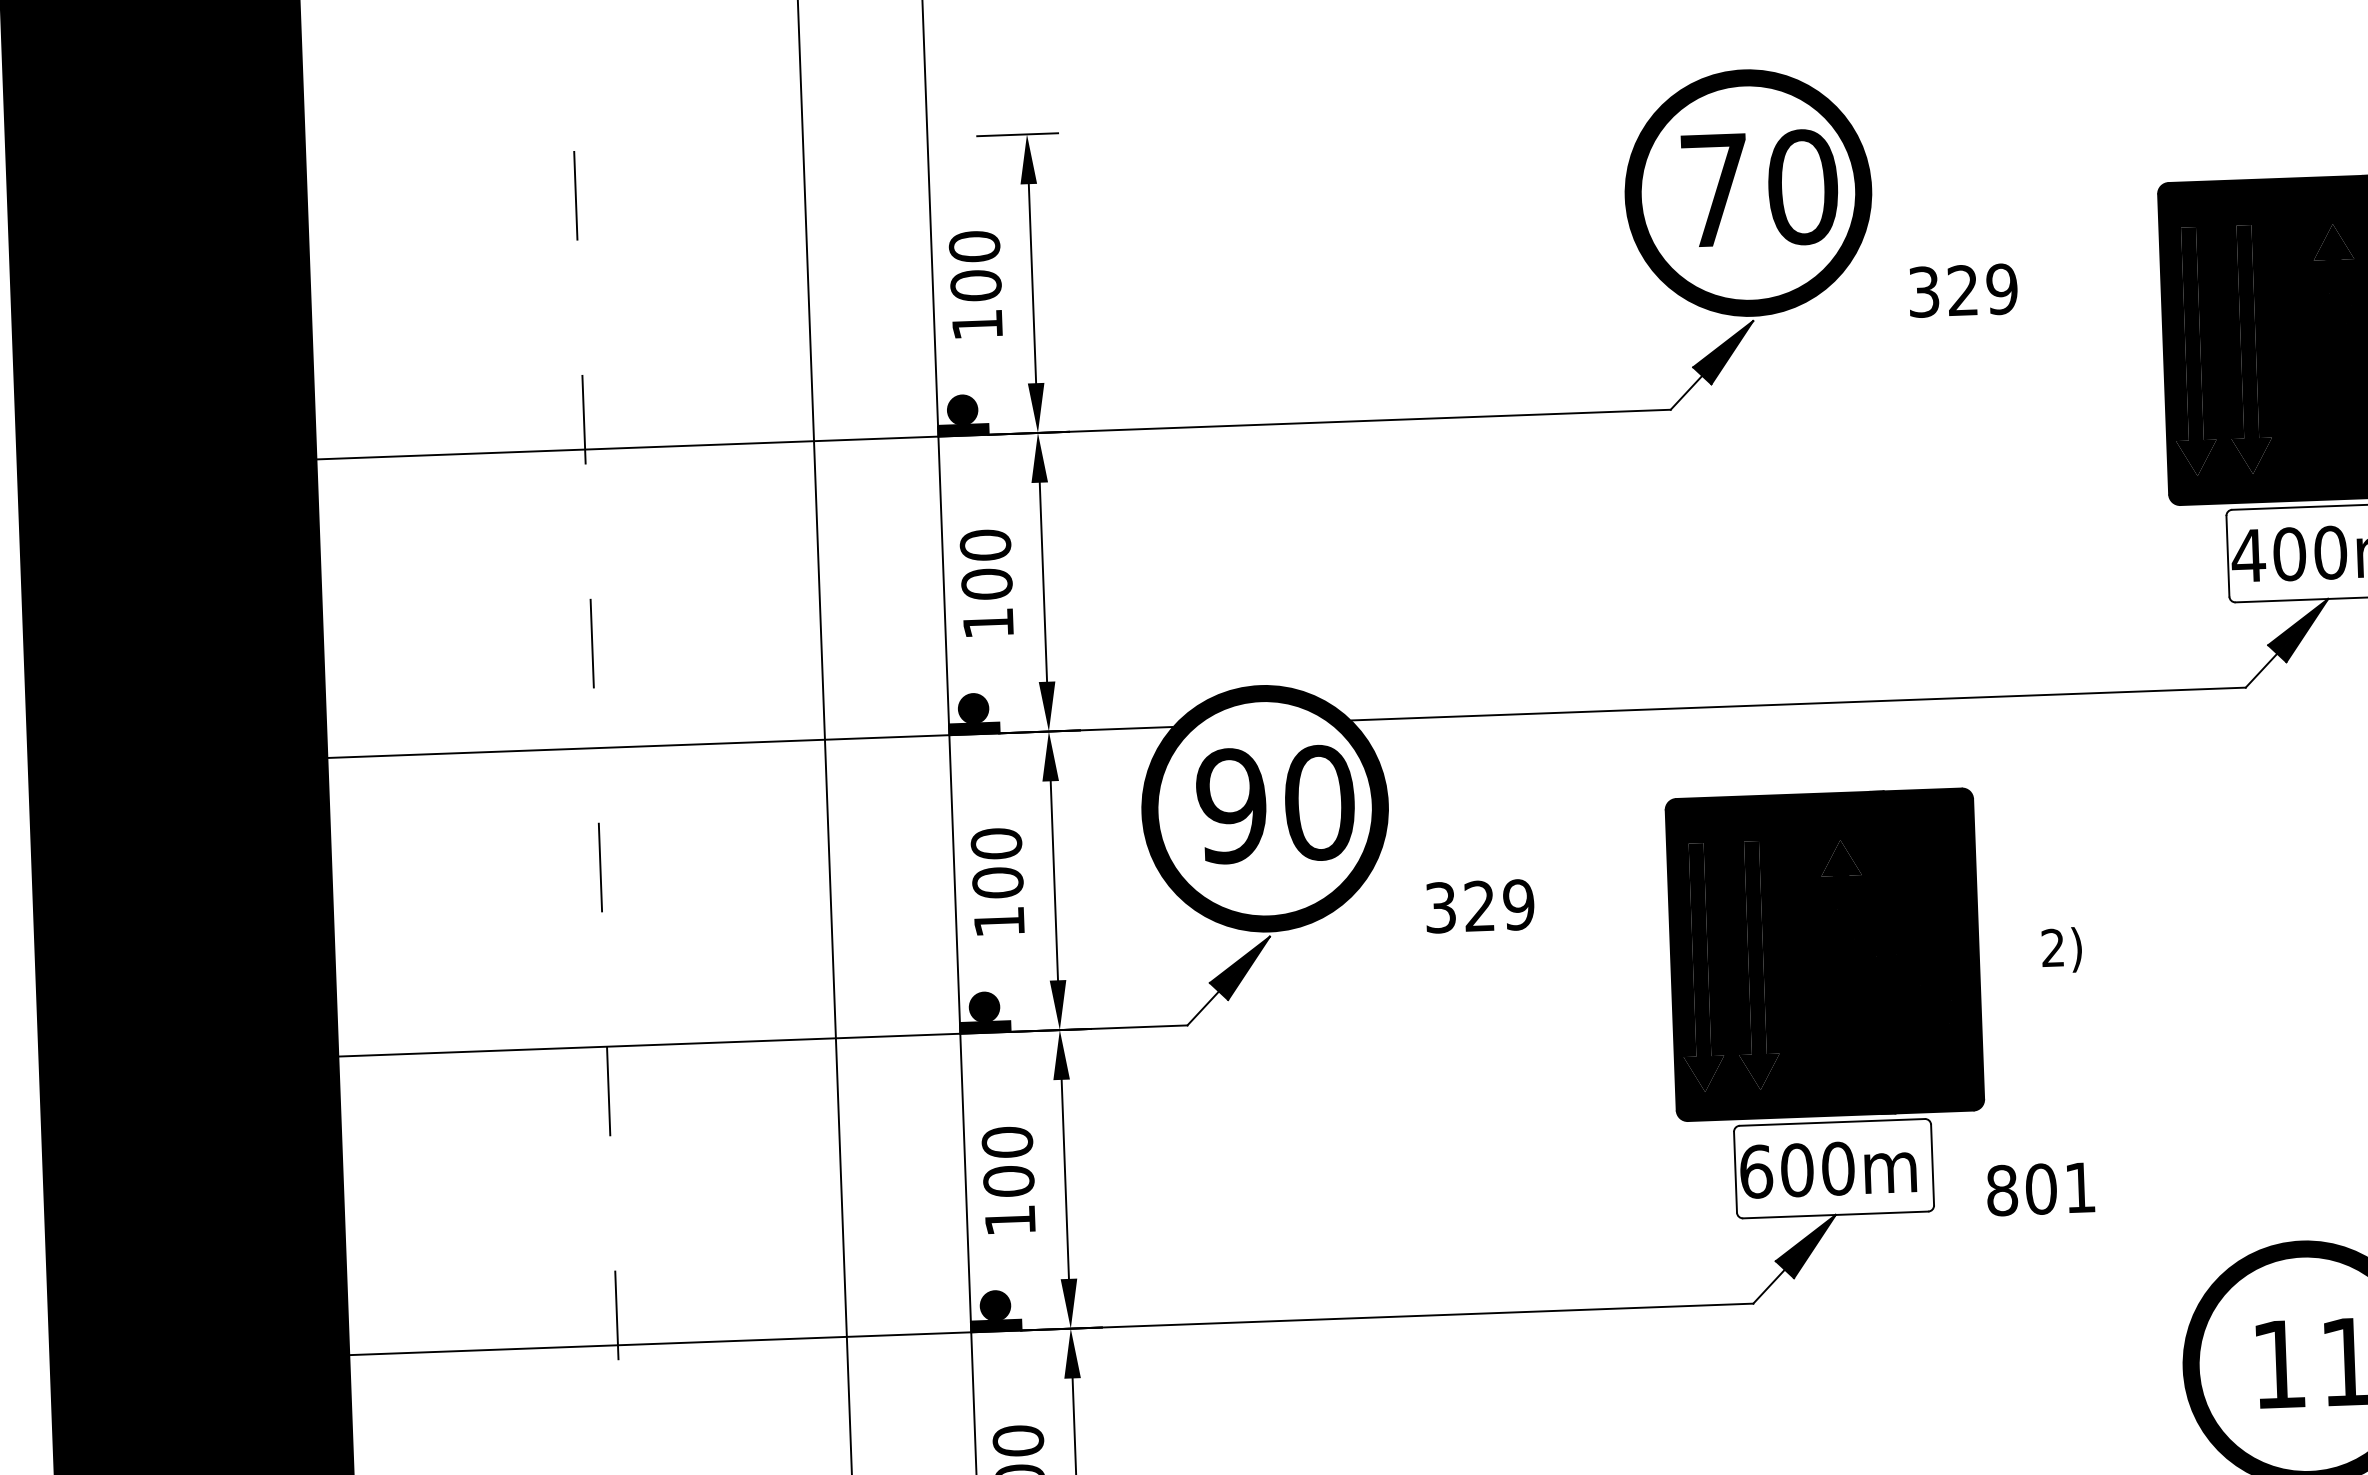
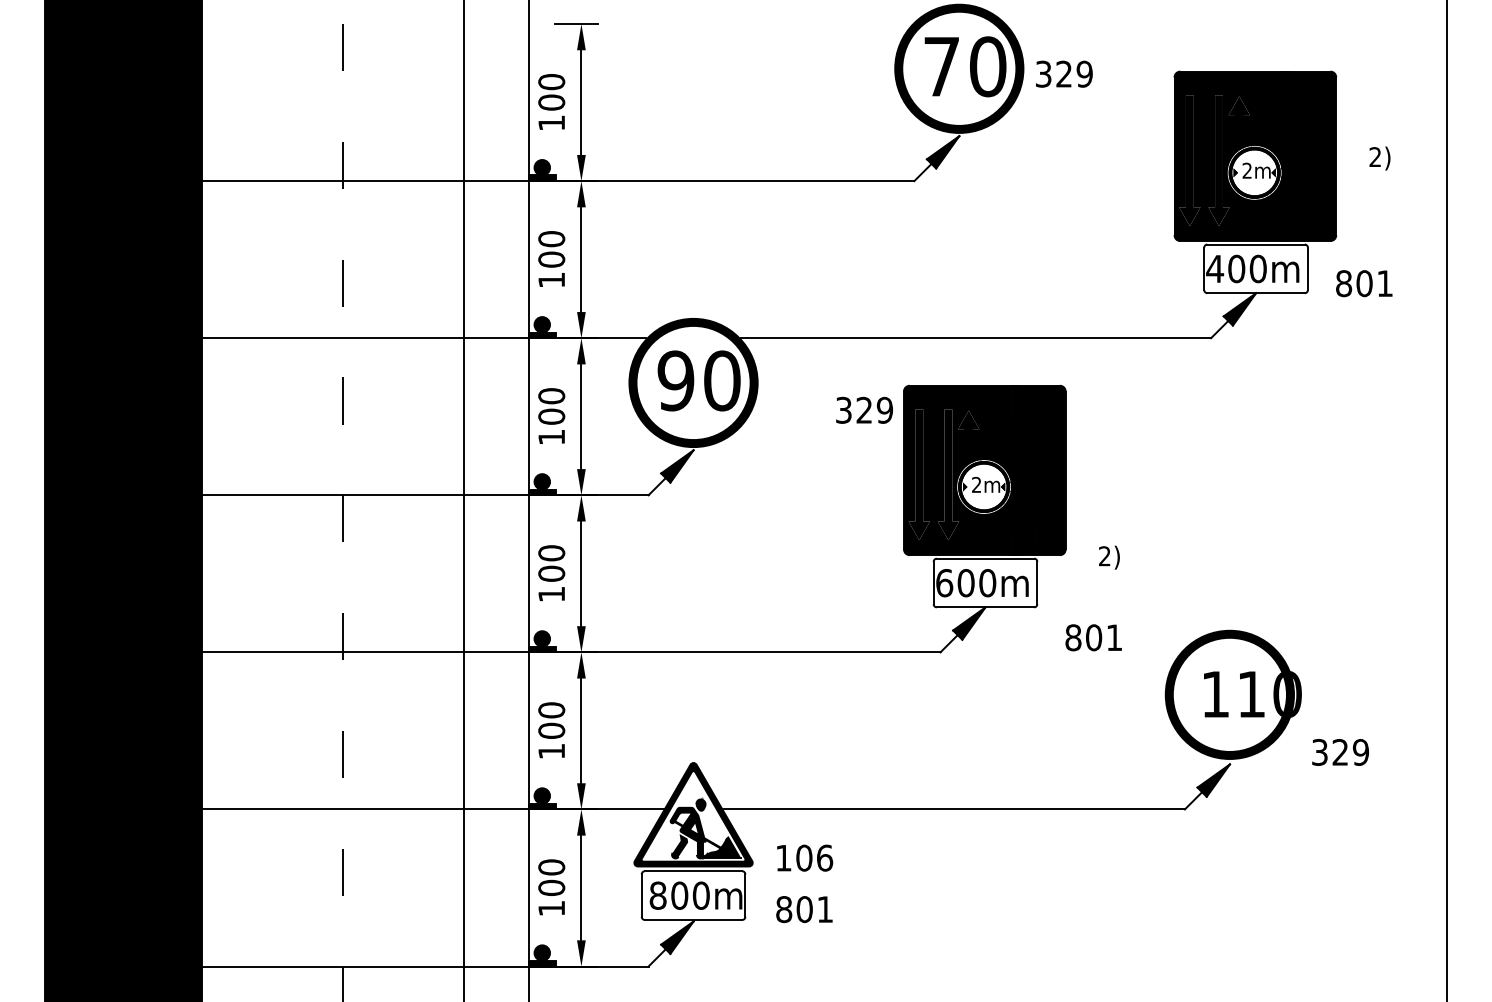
text: (1963, 289) -> (1064, 73), moved
text: (1479, 904) -> (864, 409), moved
text: (2062, 949) -> (1109, 557), moved
text: (2040, 1188) -> (1093, 637), moved

